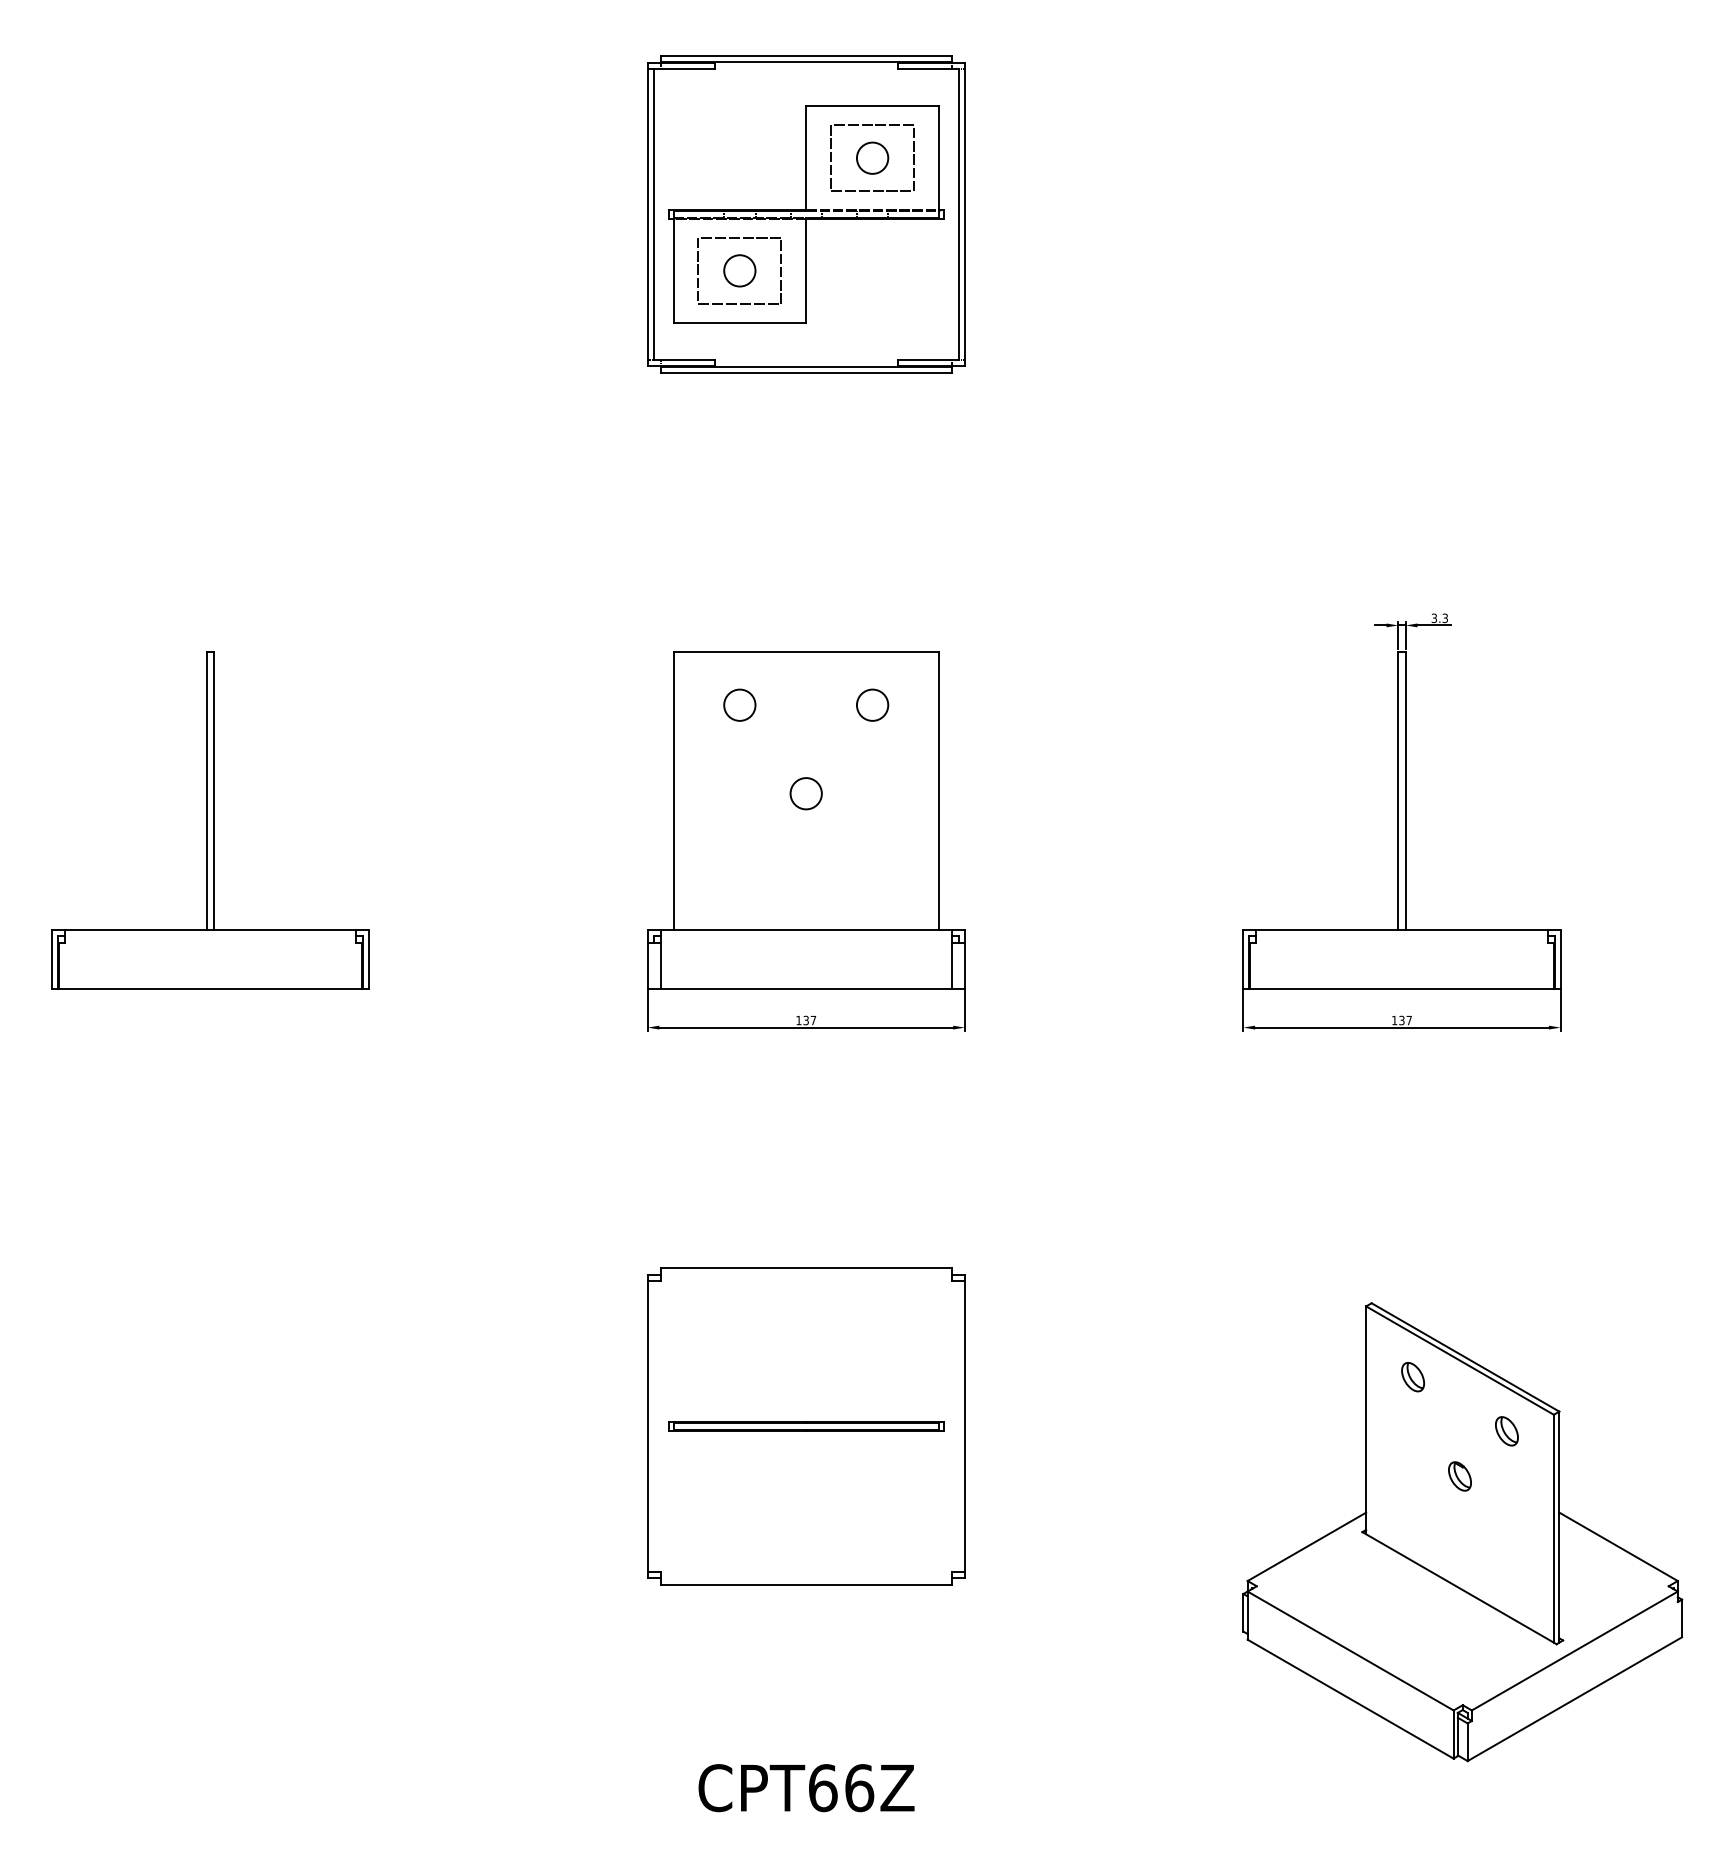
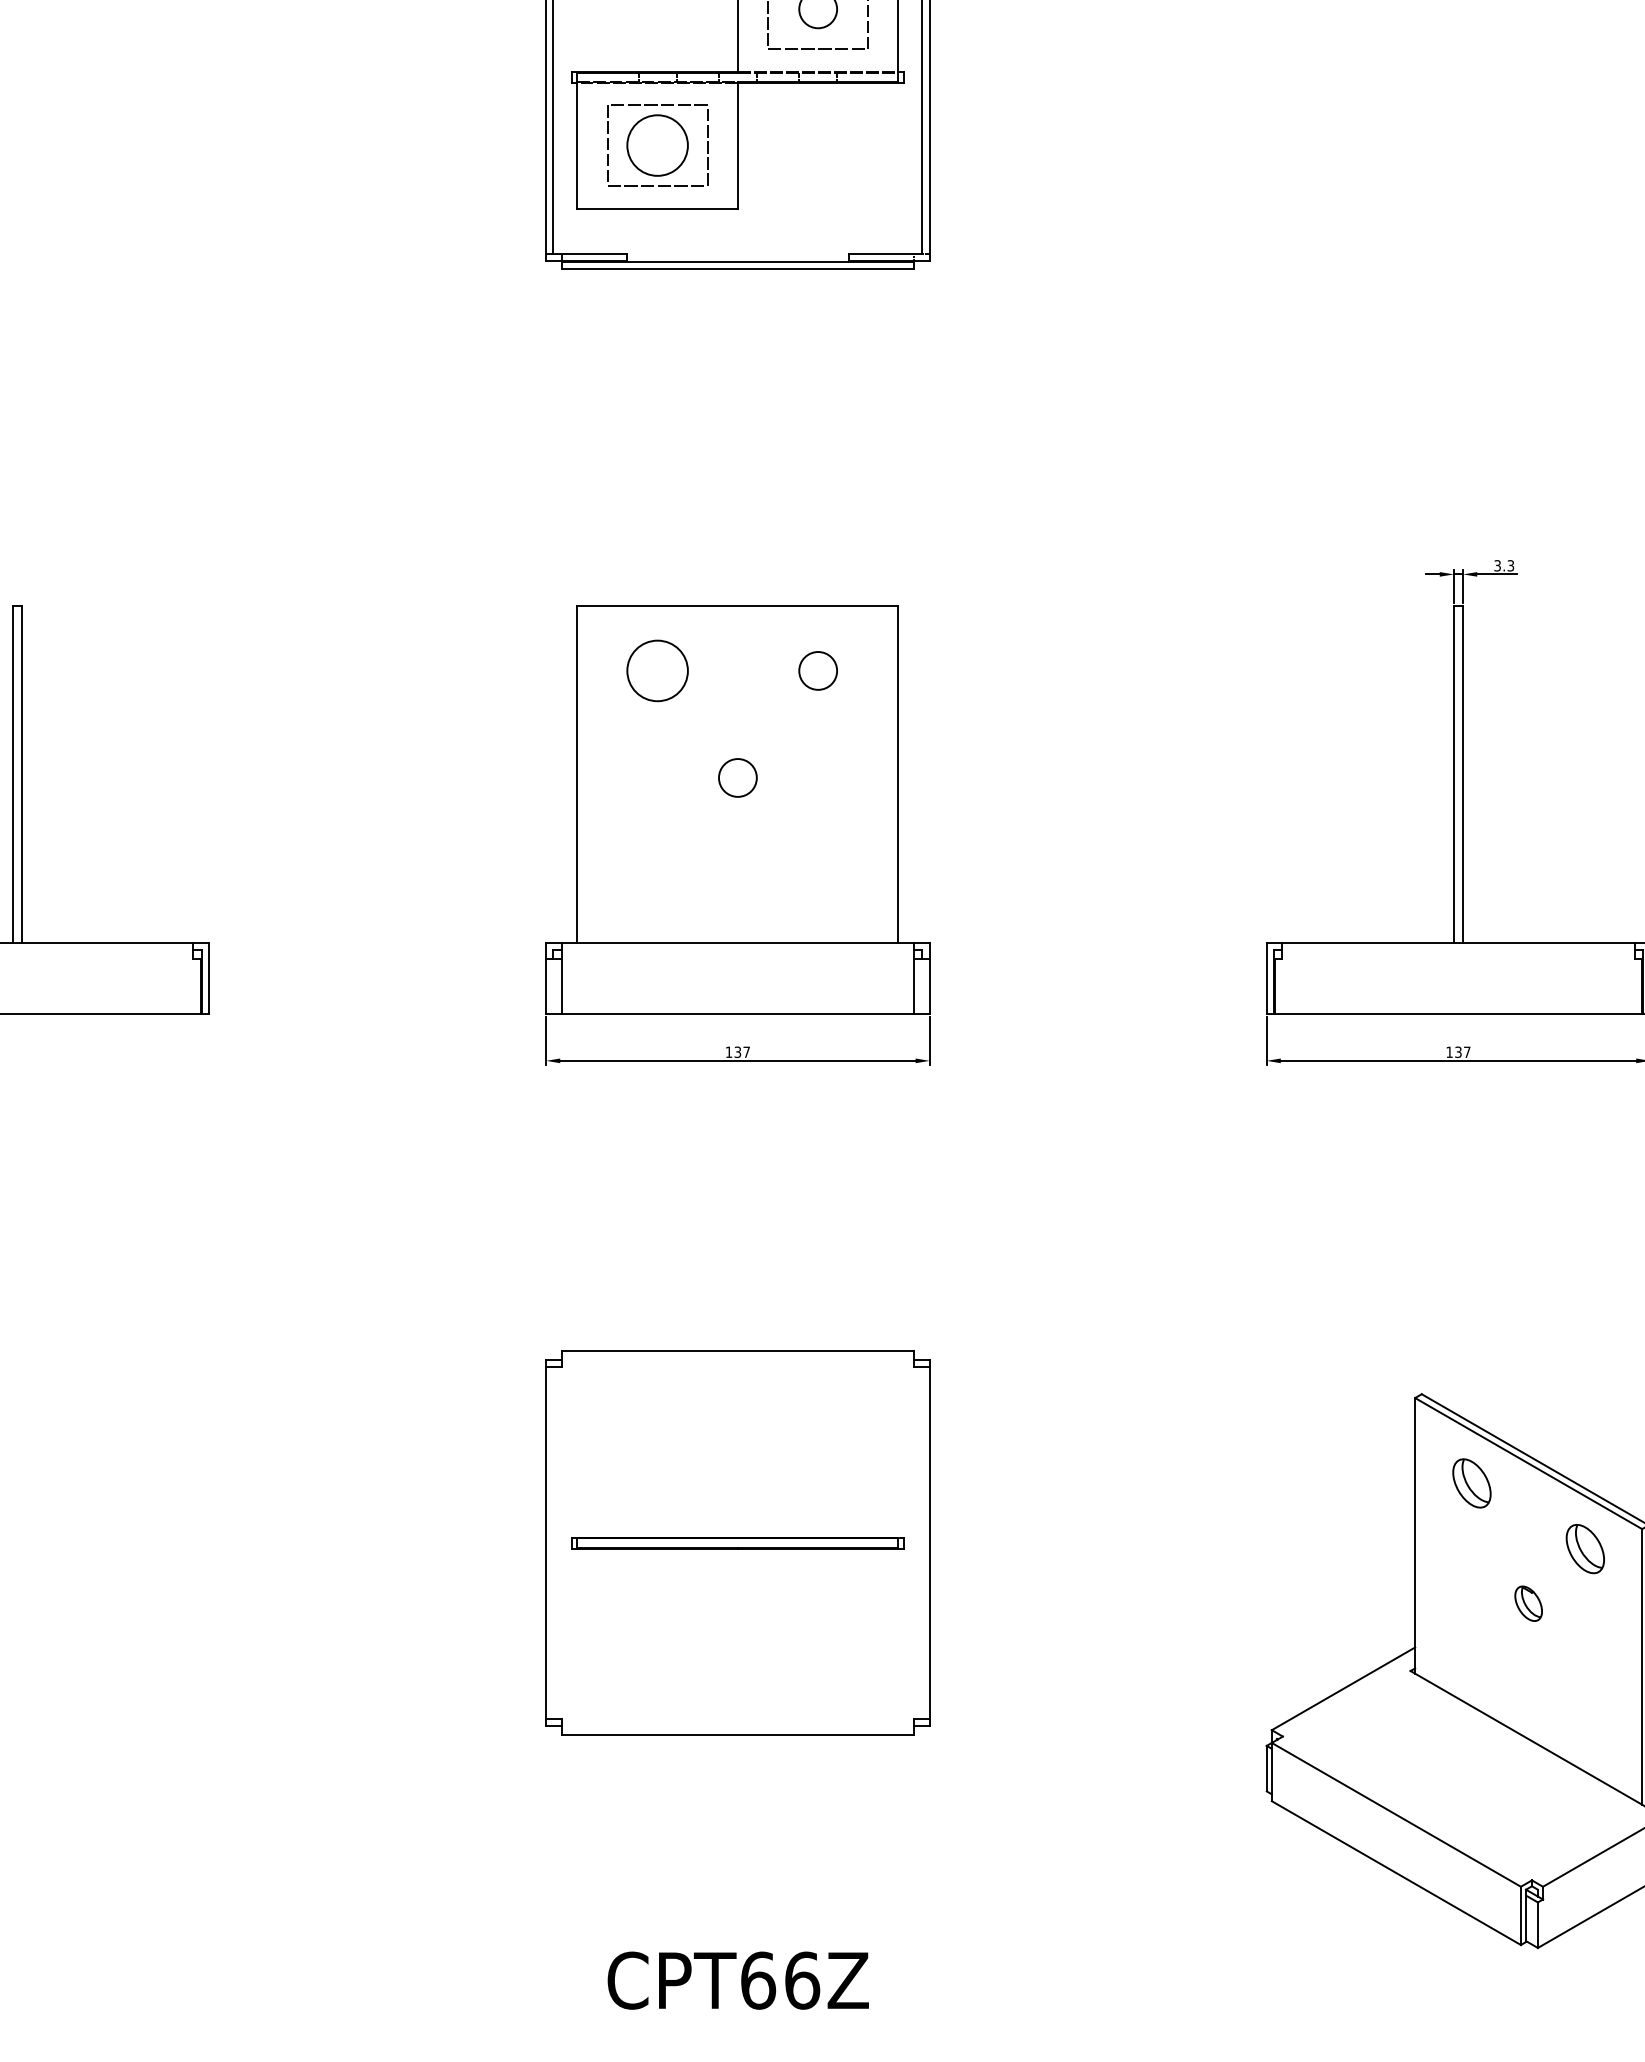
circle: (739, 270) -> (657, 145), size x1.6
circle: (739, 704) -> (657, 670), size x1.6
part: (1412, 1377) -> (1471, 1484), size x1.4
part: (1506, 1431) -> (1584, 1549), size x1.4

